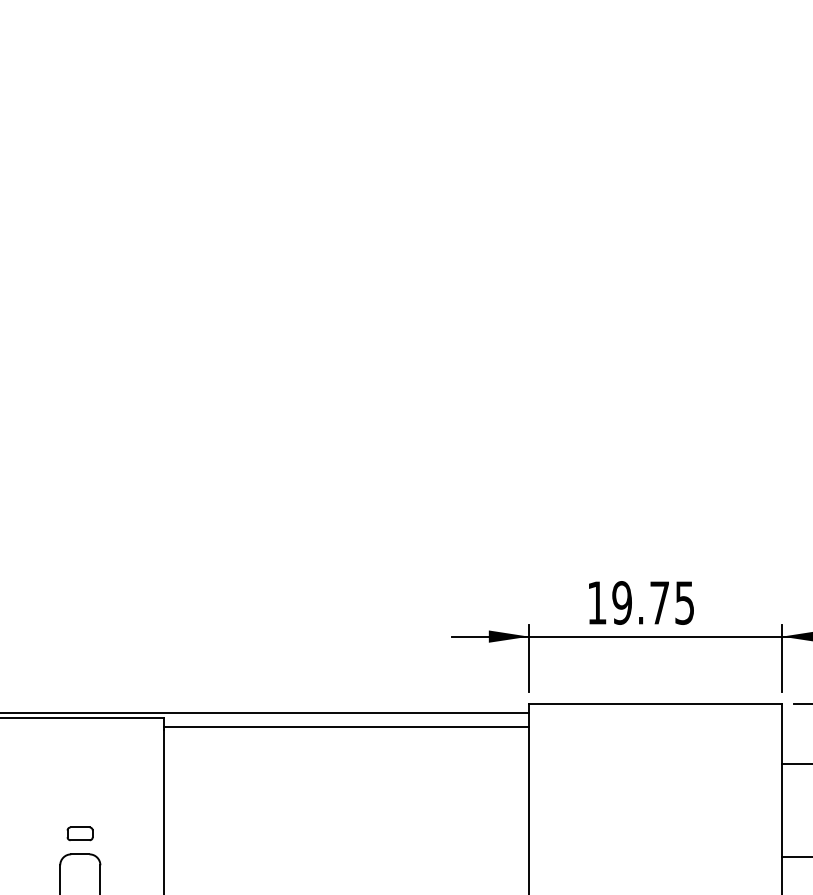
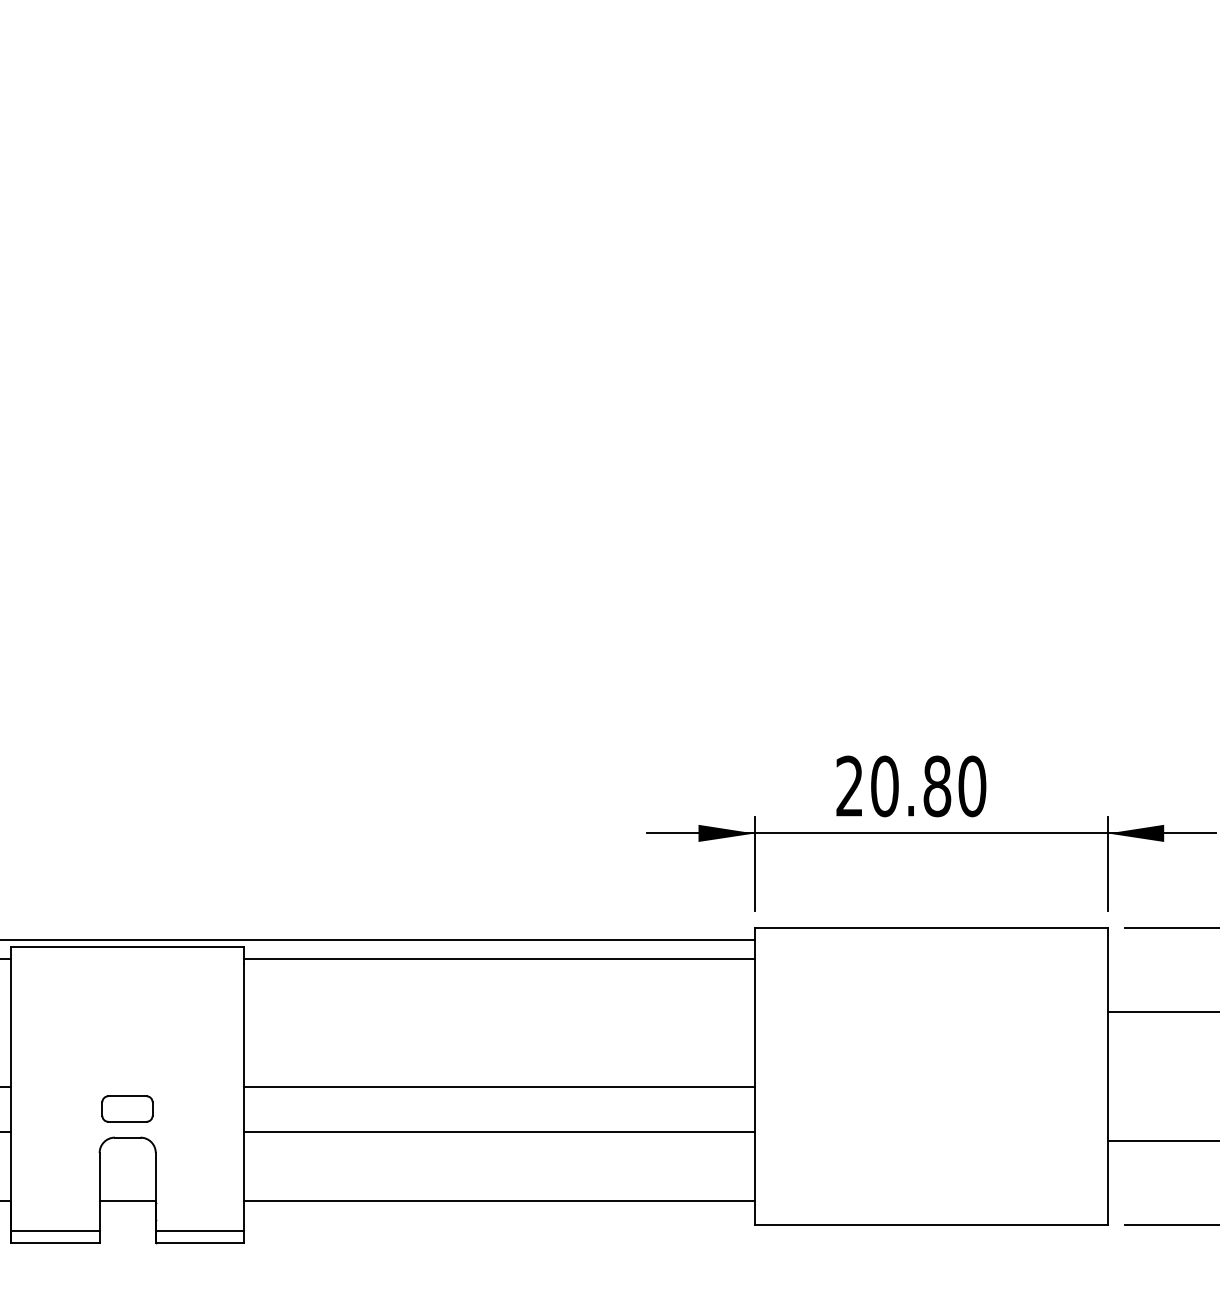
text: (641, 603) -> (911, 786), 19.75 -> 20.80
line: (346, 818) -> (499, 1087), added
part: (80, 833) -> (127, 1108), size x1.43
line: (346, 849) -> (499, 1131), added

